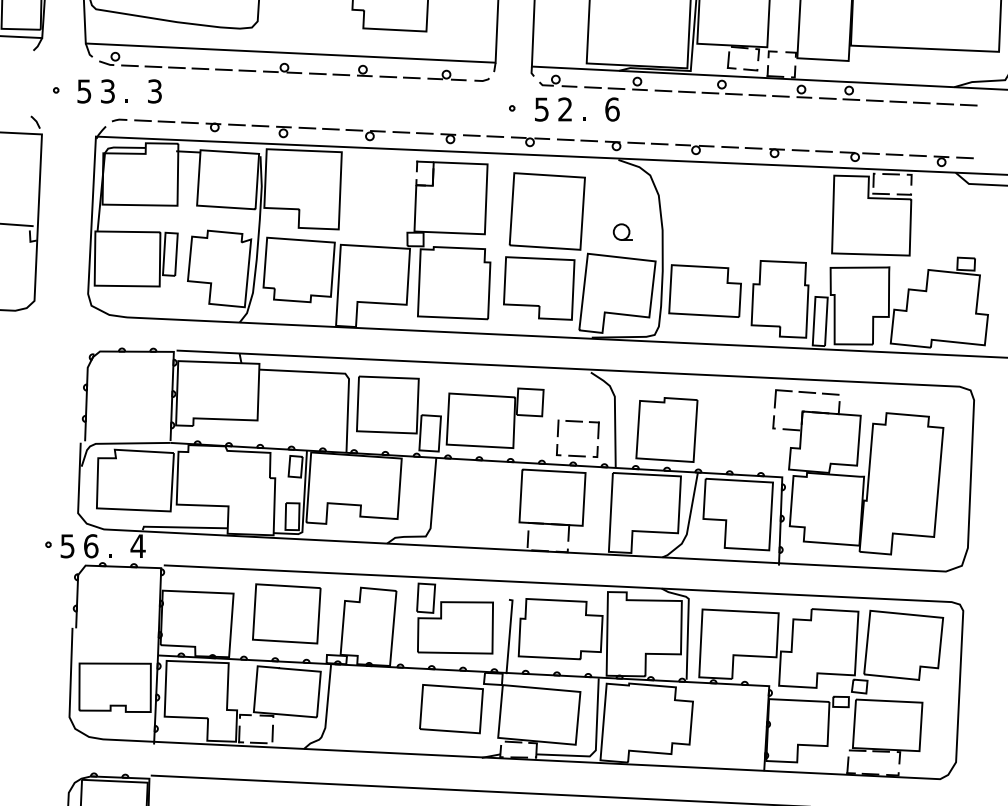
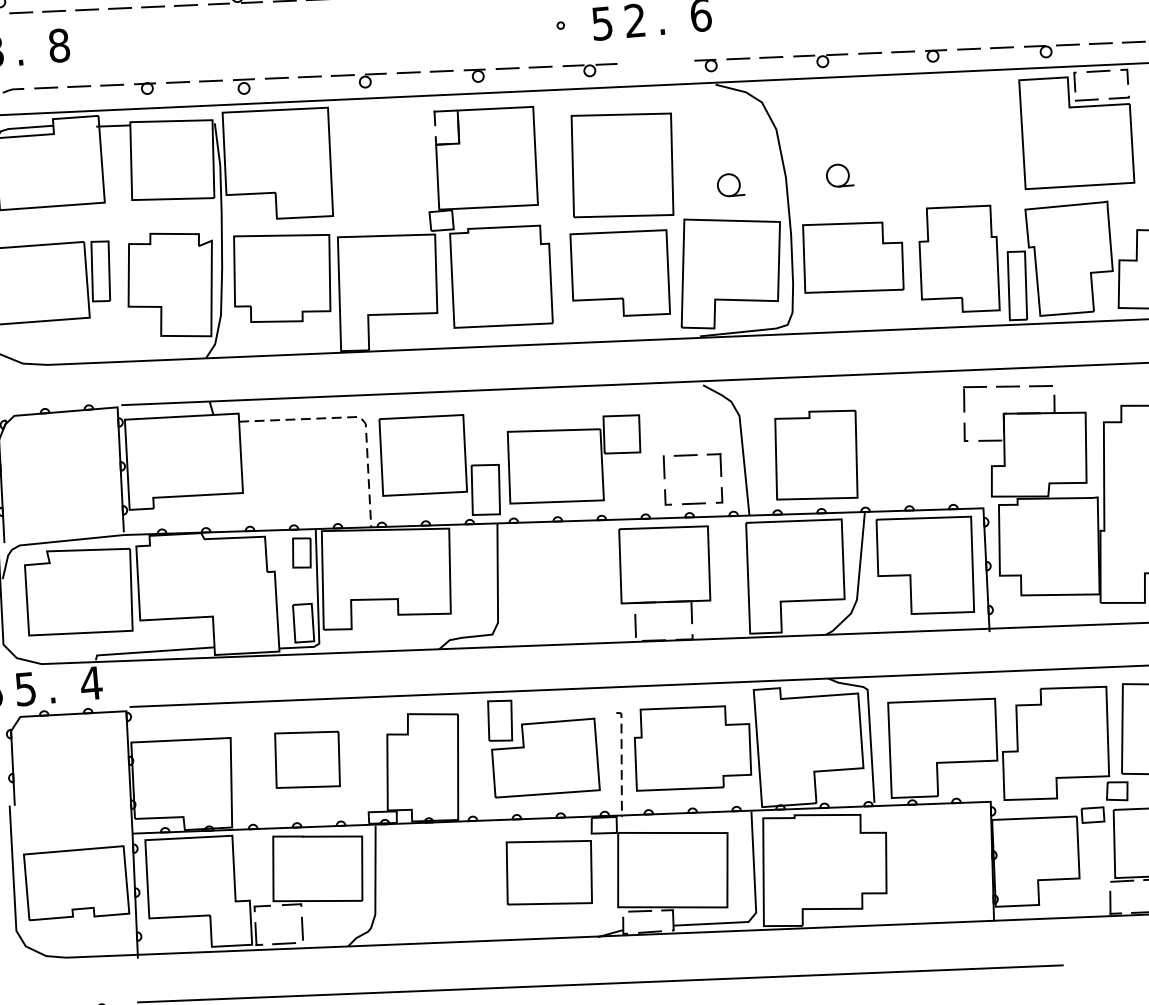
text: (154, 91) -> (58, 45), 3 -> 8
line: (574, 140) -> (651, 62), removed
part: (700, 231) -> (839, 174), added
line: (343, 373) -> (357, 416), solid -> dashed
text: (91, 546) -> (26, 689), 6 -> 5
part: (286, 613) -> (307, 759), size x0.7
line: (509, 635) -> (621, 762), solid -> dashed

